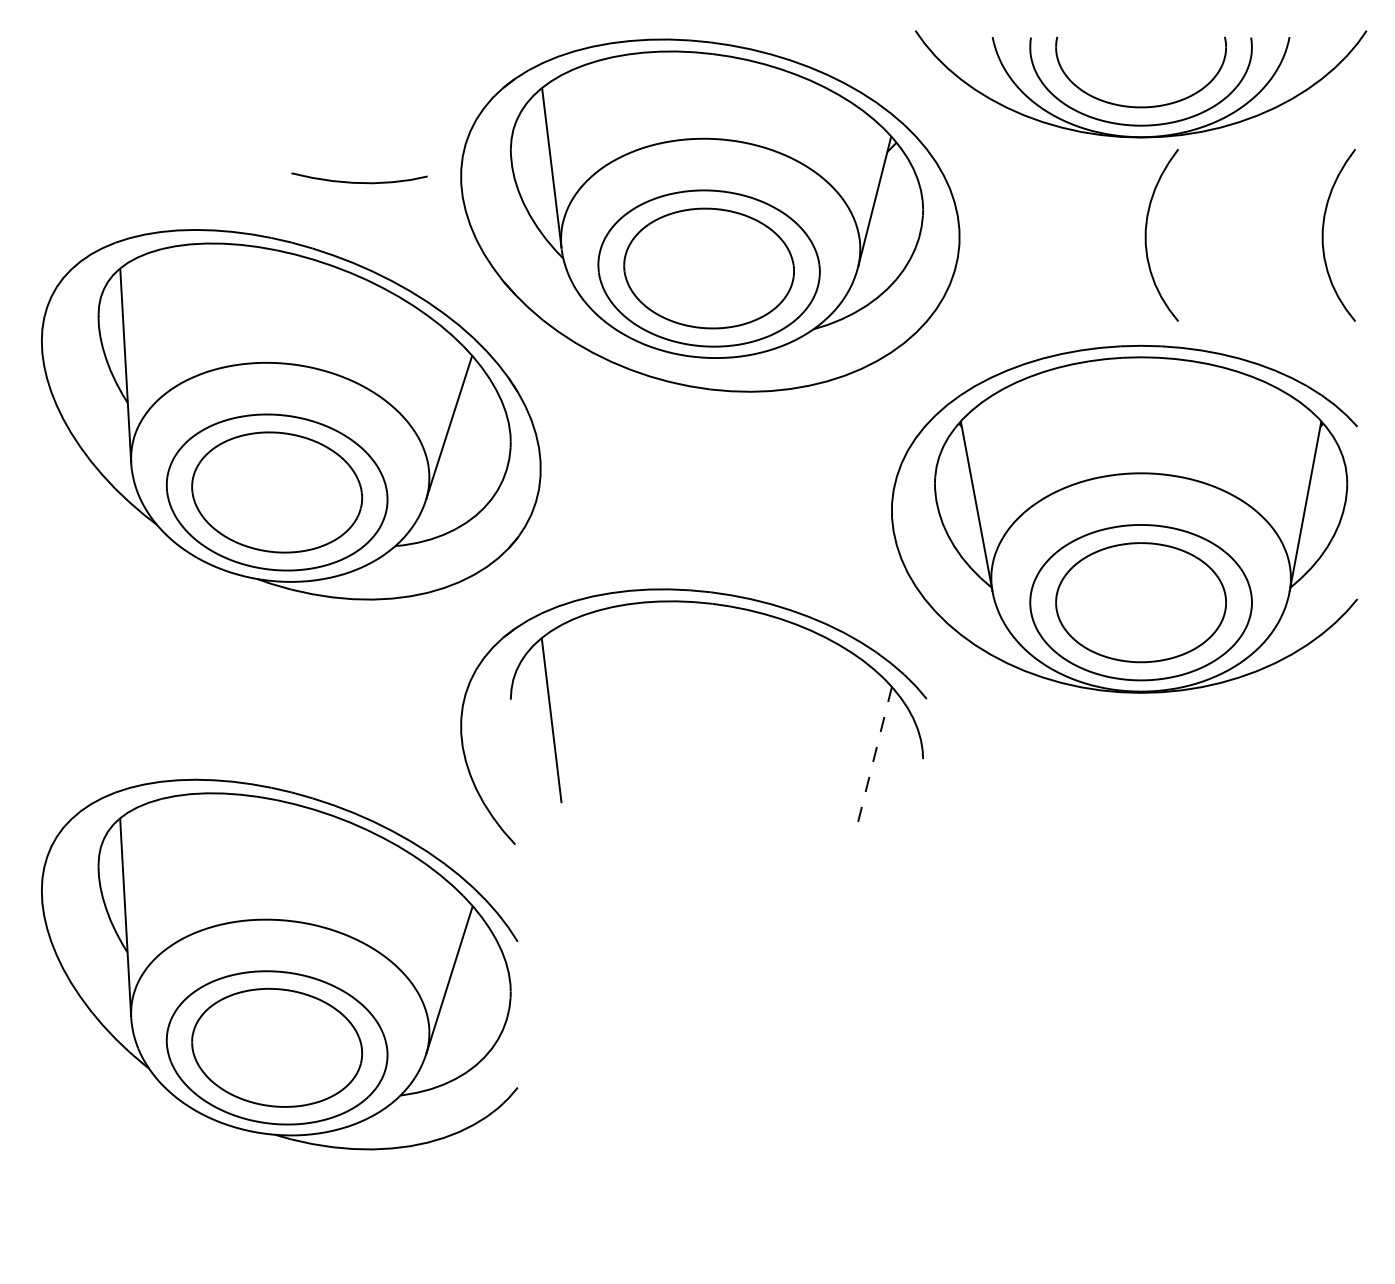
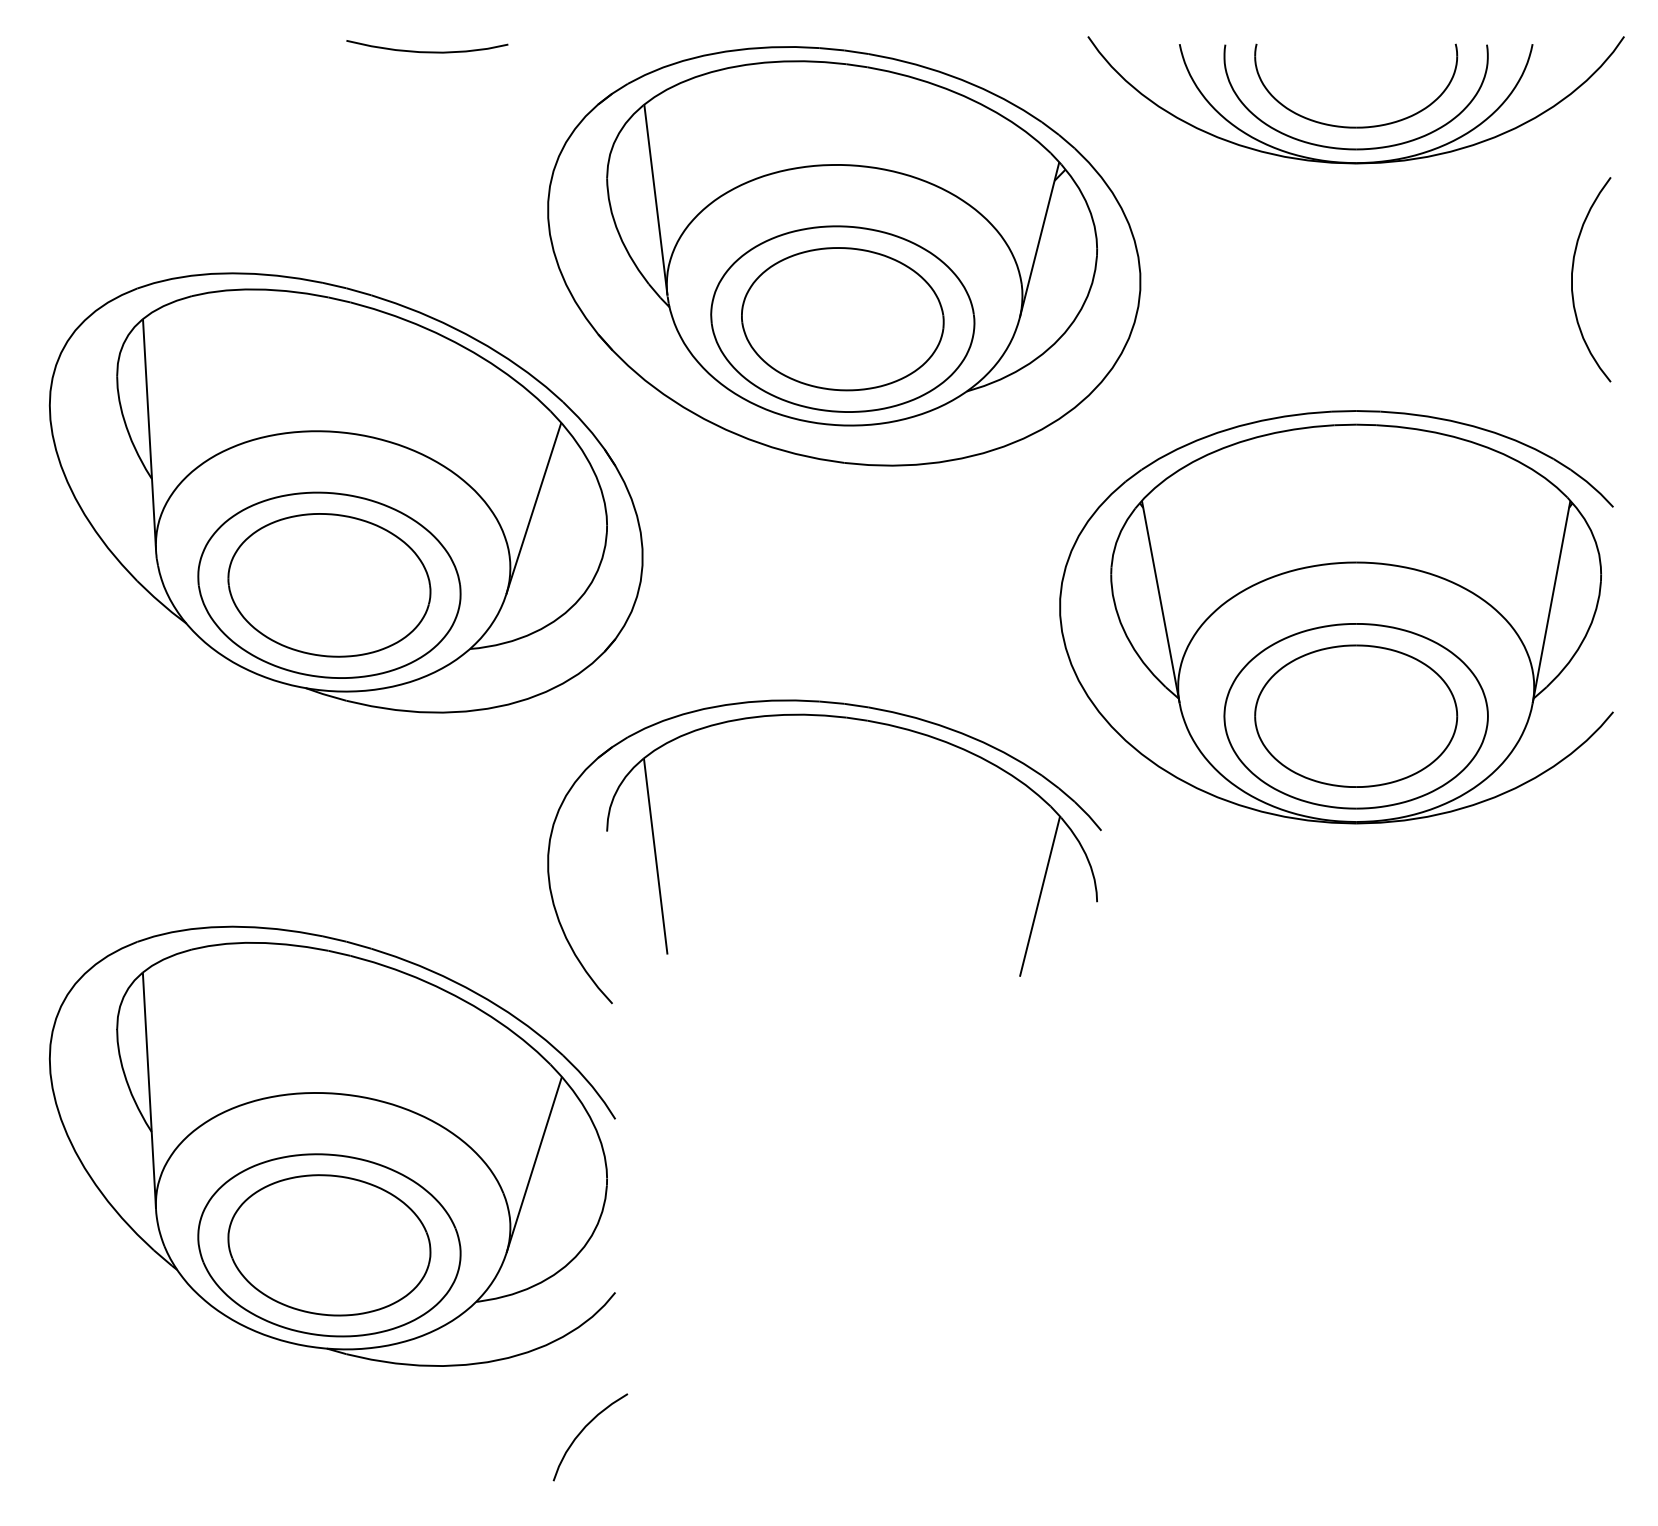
curve: (359, 182) -> (427, 51), moved
curve: (1146, 234) -> (1362, 278), removed
line: (875, 754) -> (1040, 896), dashed -> solid
curve: (491, 1203) -> (584, 1430), added

